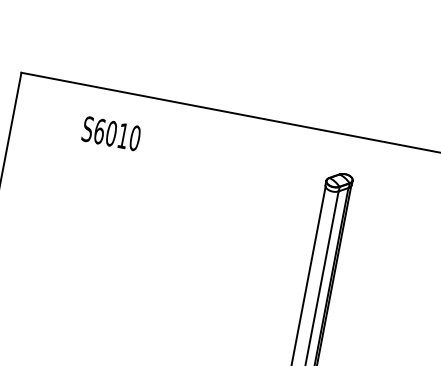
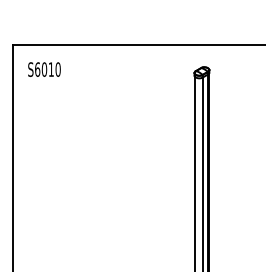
text: (111, 133) -> (44, 69), moved

